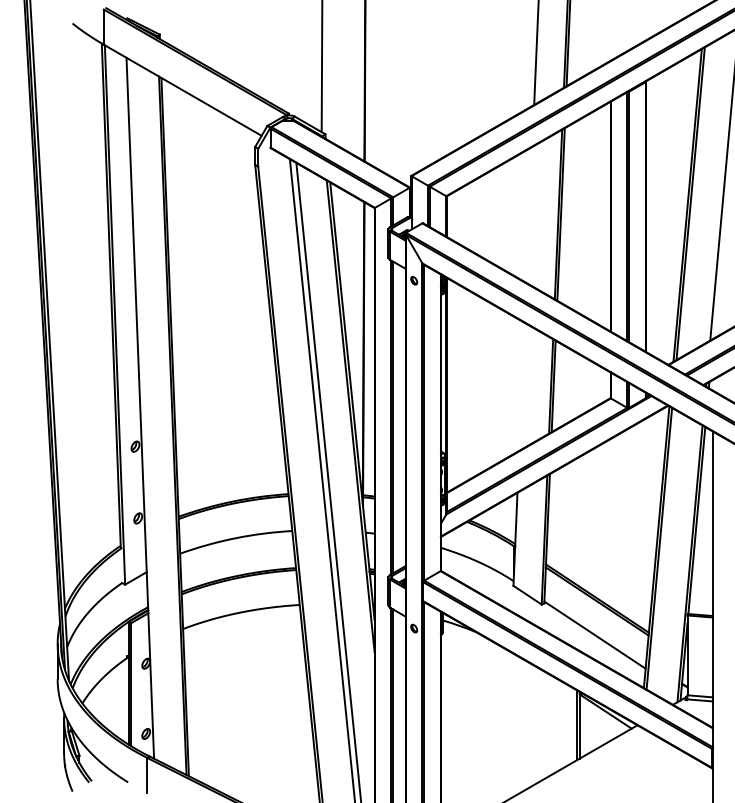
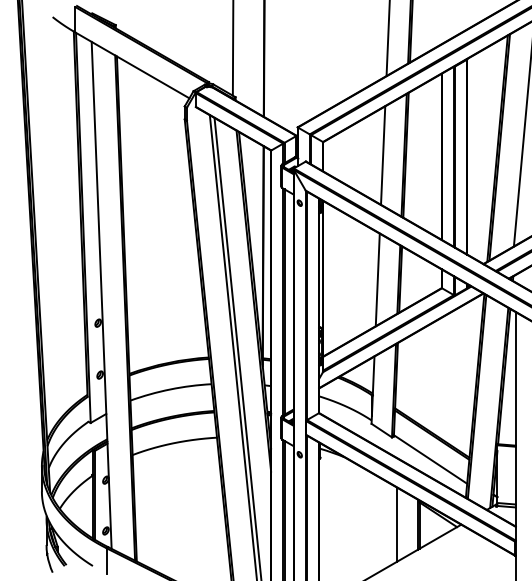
line: (529, 214) -> (383, 155), added
line: (521, 386) -> (377, 279), added
line: (548, 725) -> (396, 524), added

